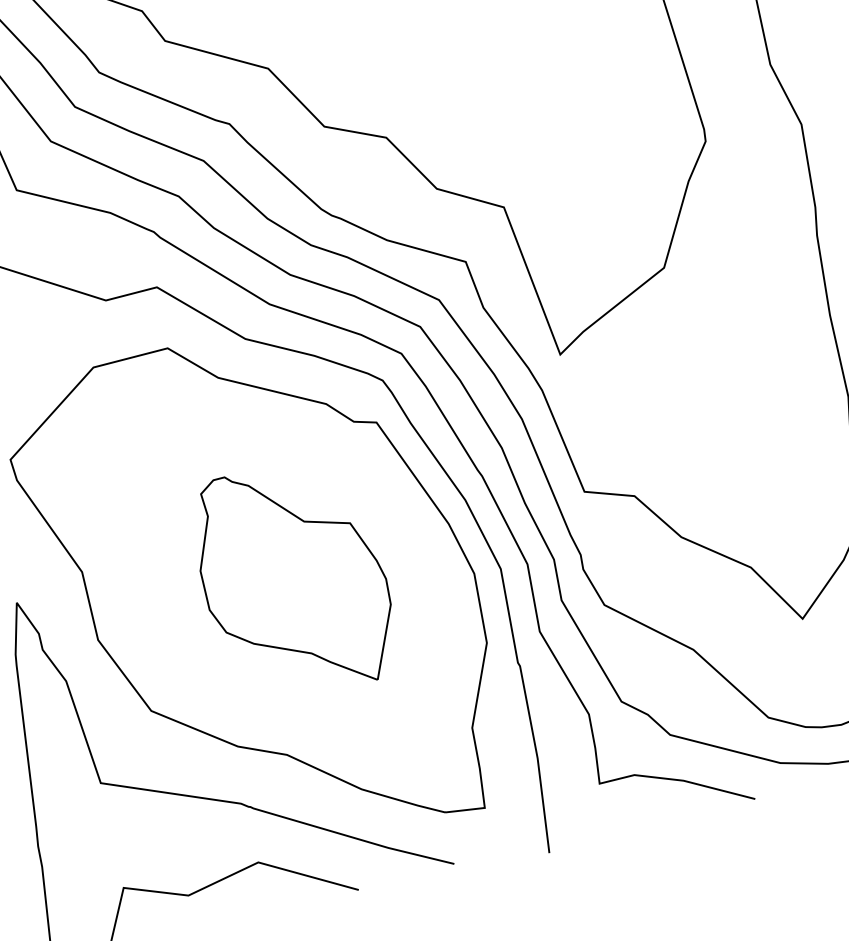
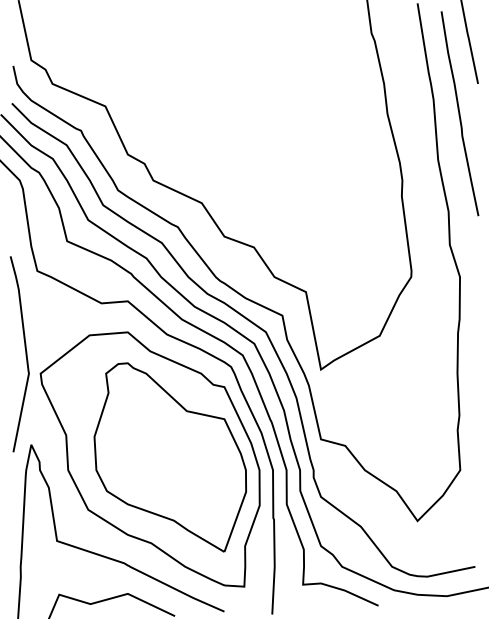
part: (292, 579) -> (169, 457), size x1.67

